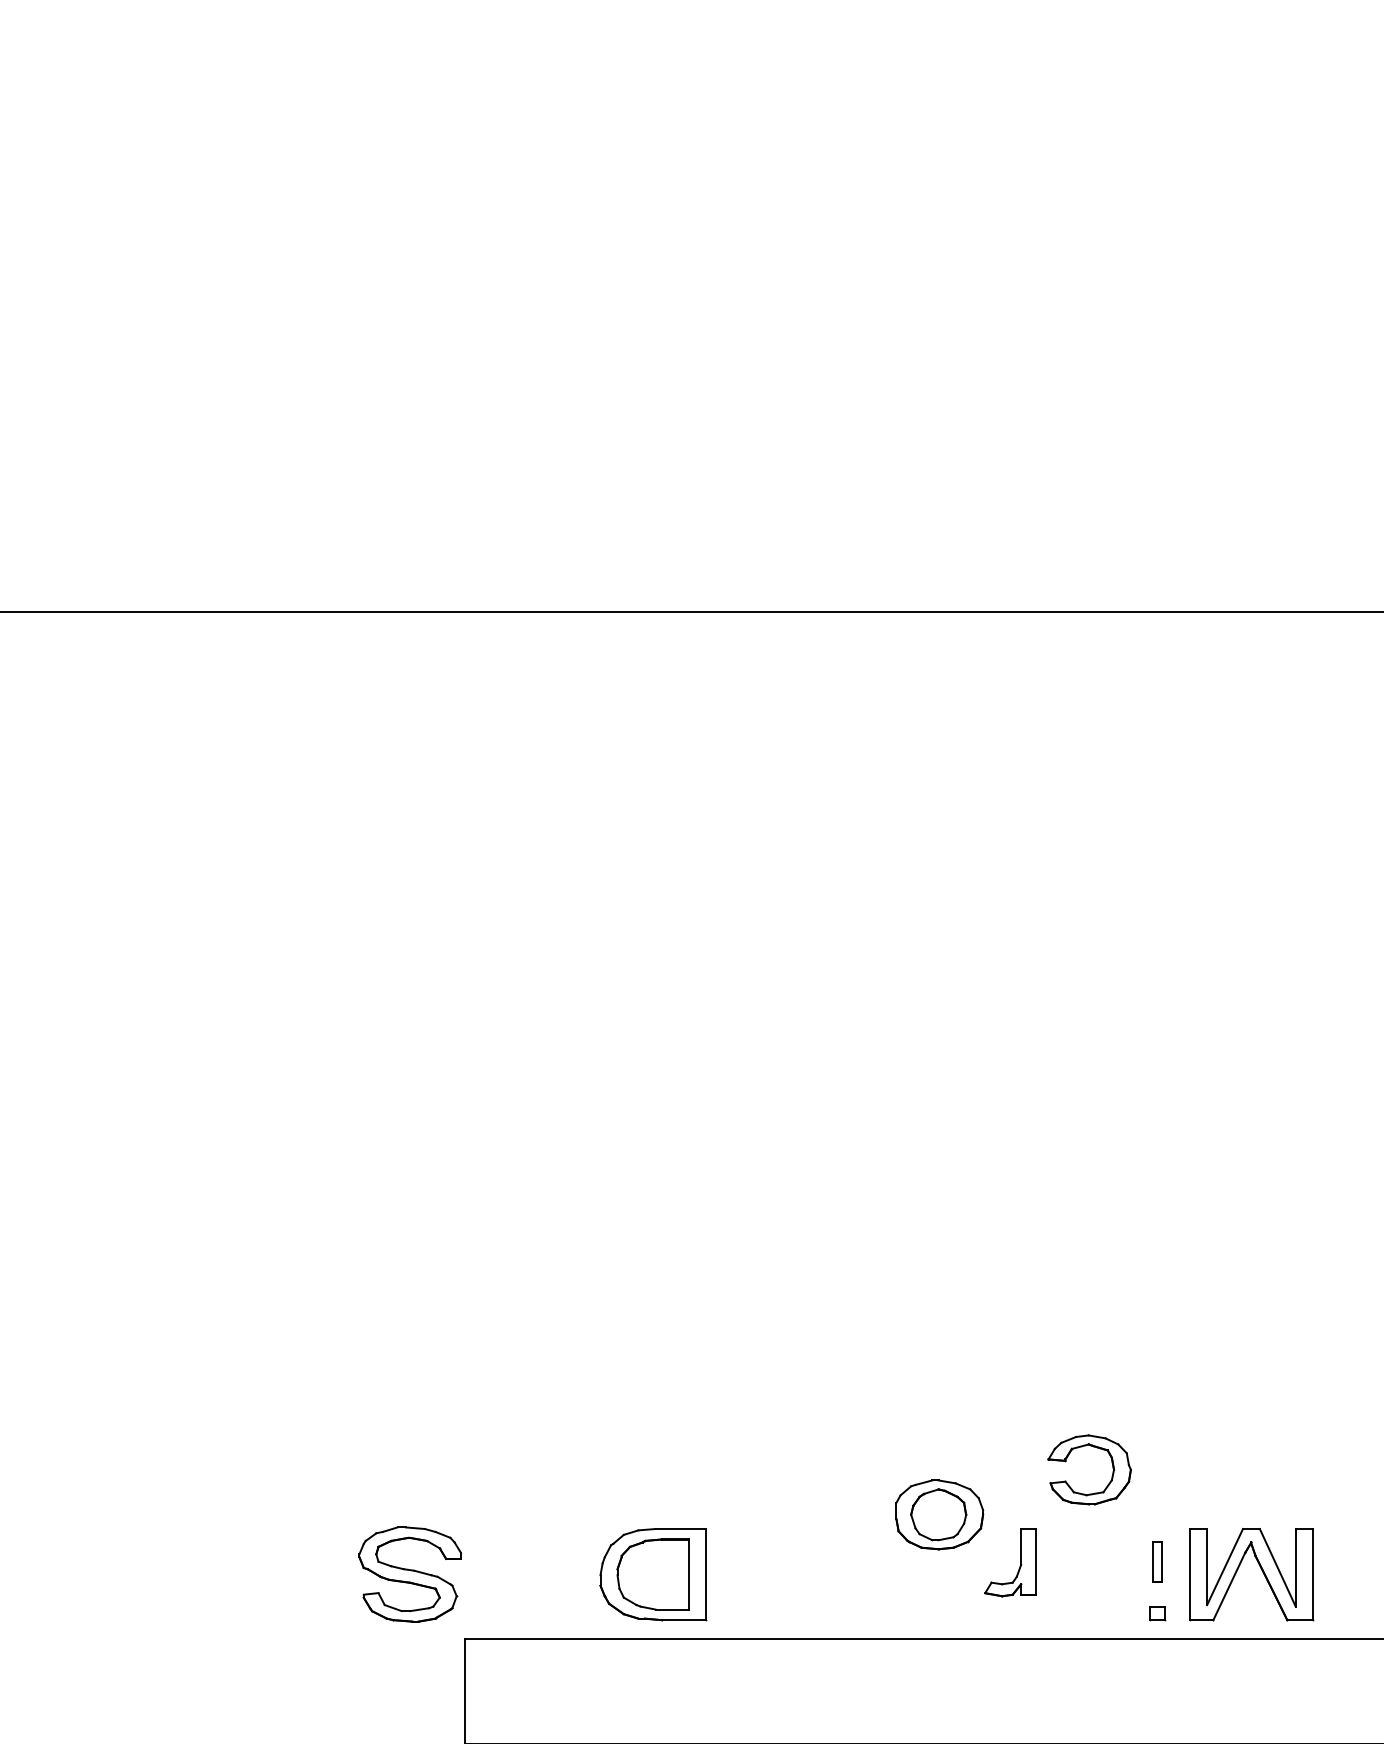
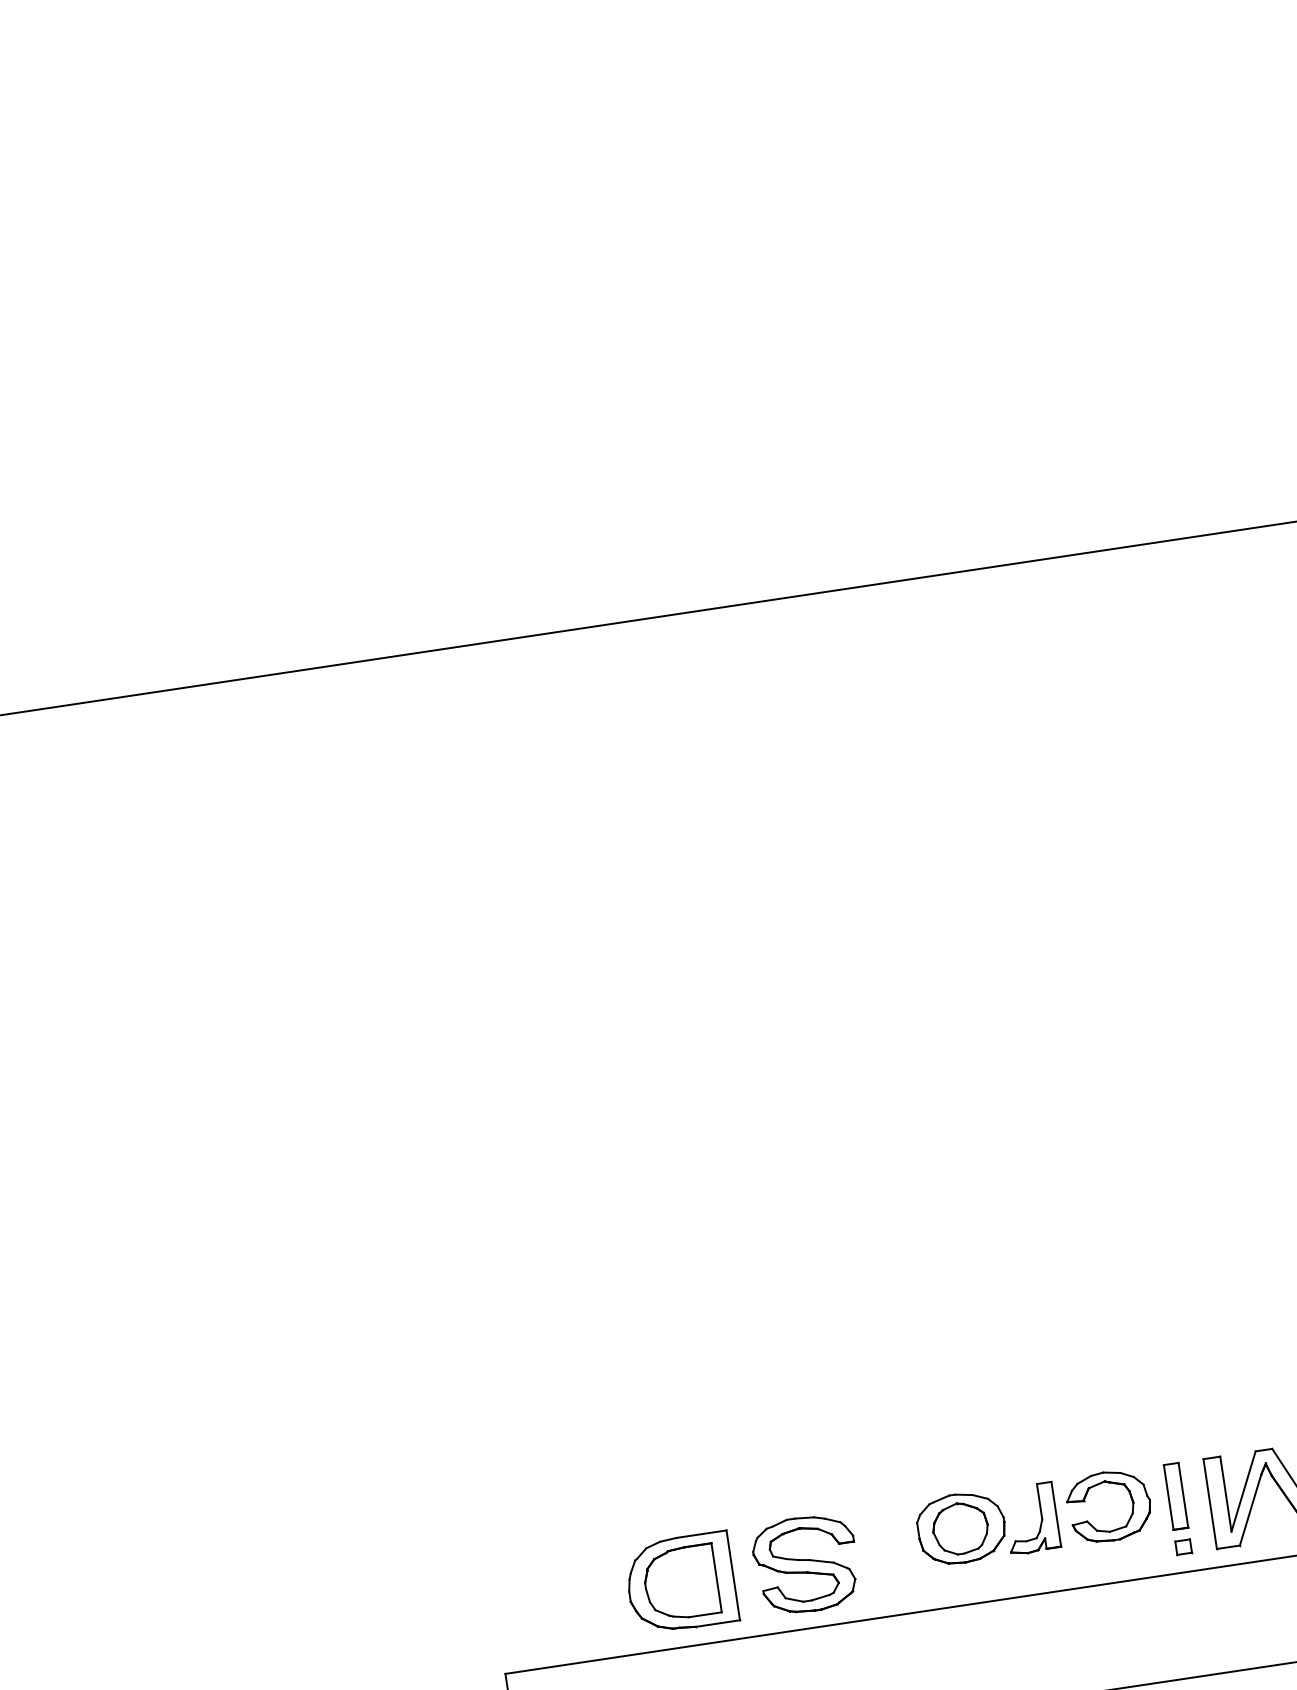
part: (1096, 1448) -> (1112, 1484), moved
part: (939, 1514) -> (961, 1528), moved
part: (1157, 1561) -> (1176, 1495), size x1.67
part: (409, 1574) -> (805, 1564), moved

